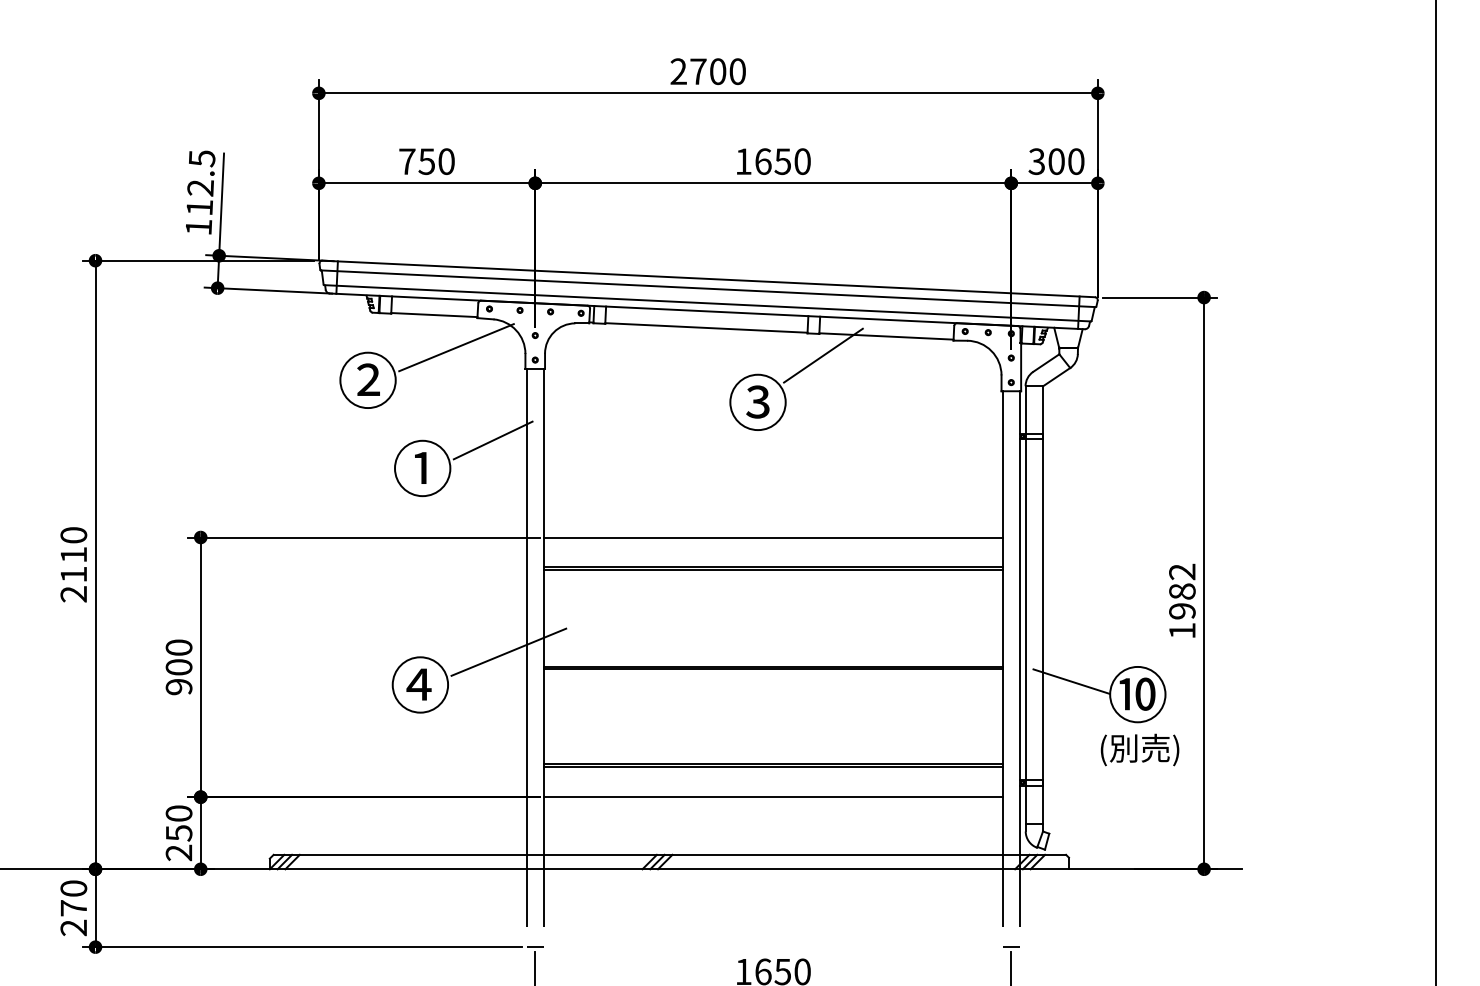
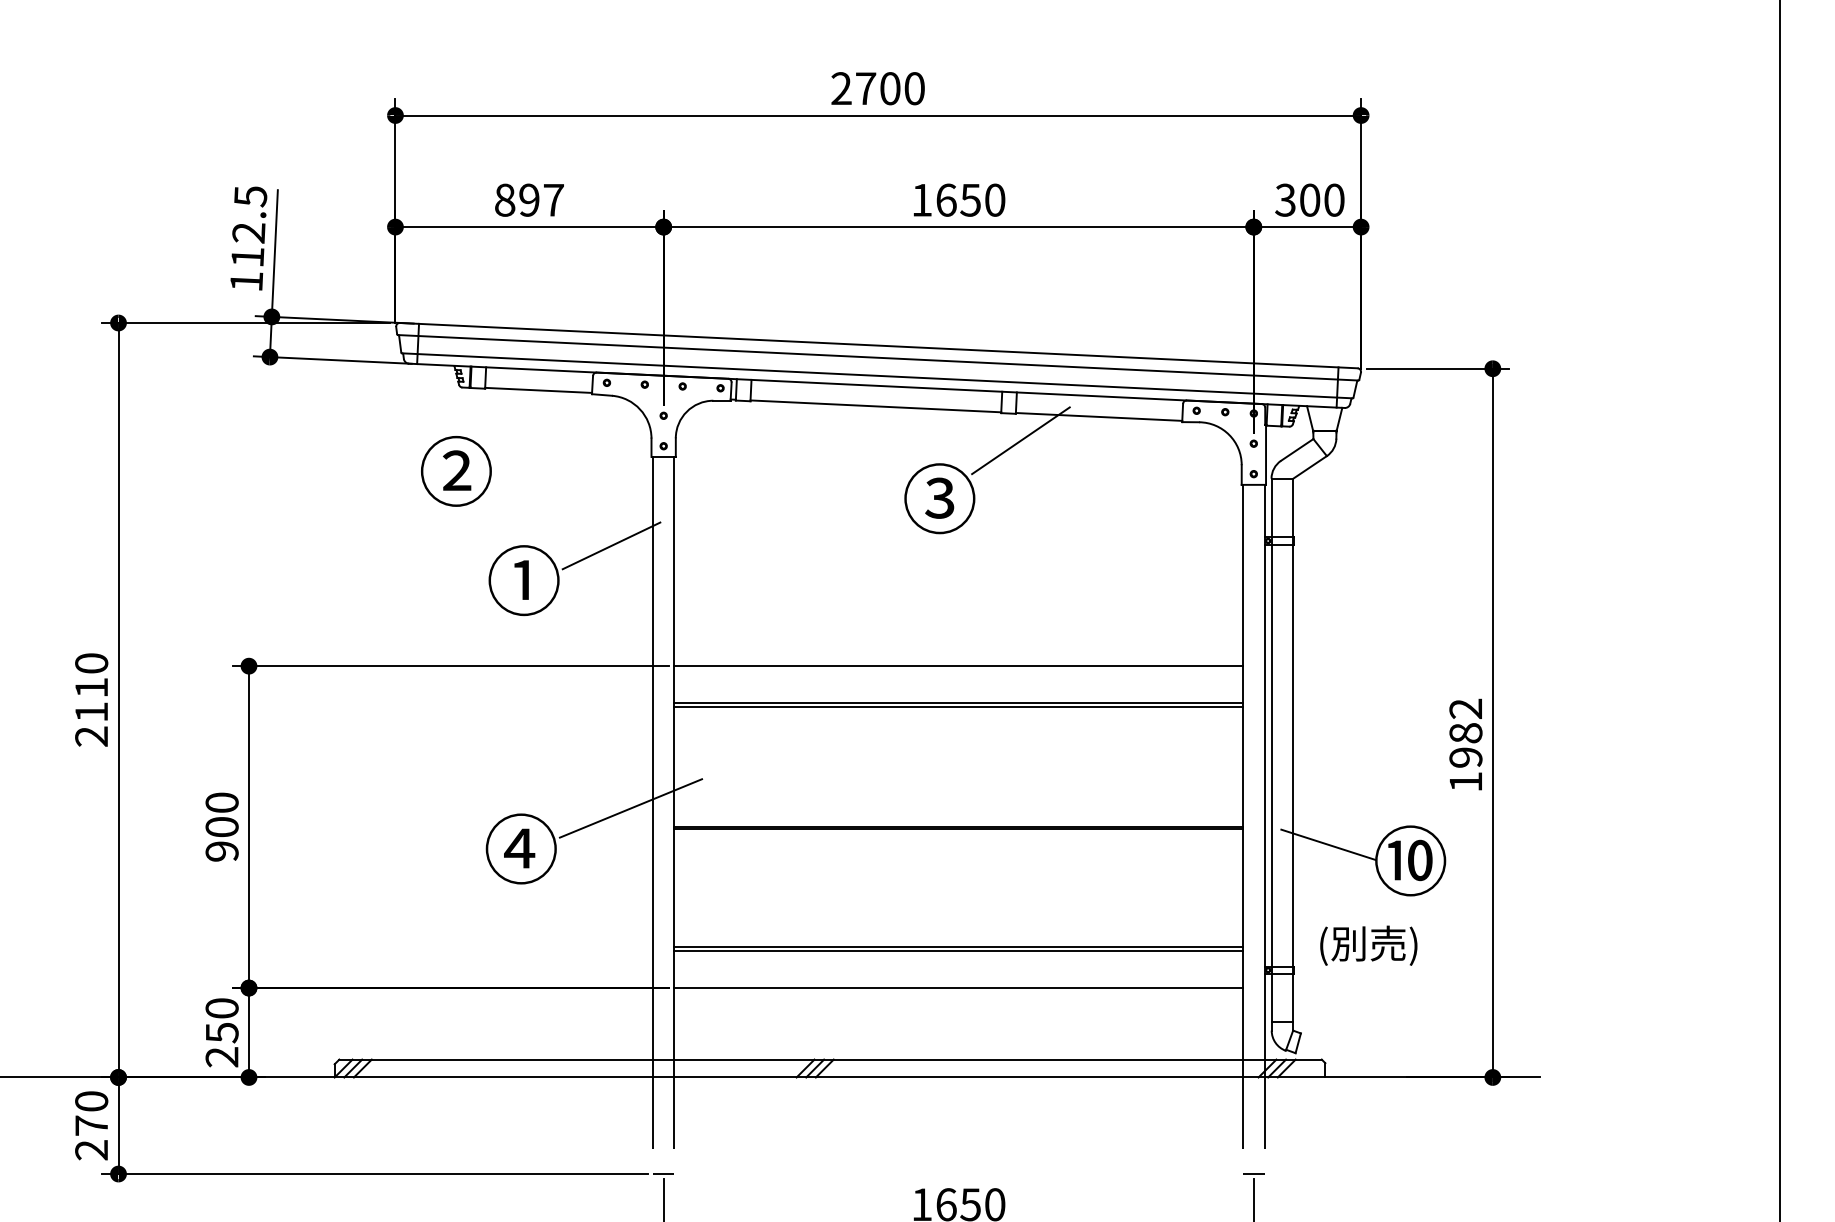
text: (426, 161) -> (528, 200), 750 -> 897
line: (456, 347) -> (566, 430), removed
text: (1139, 749) -> (1368, 945), moved

